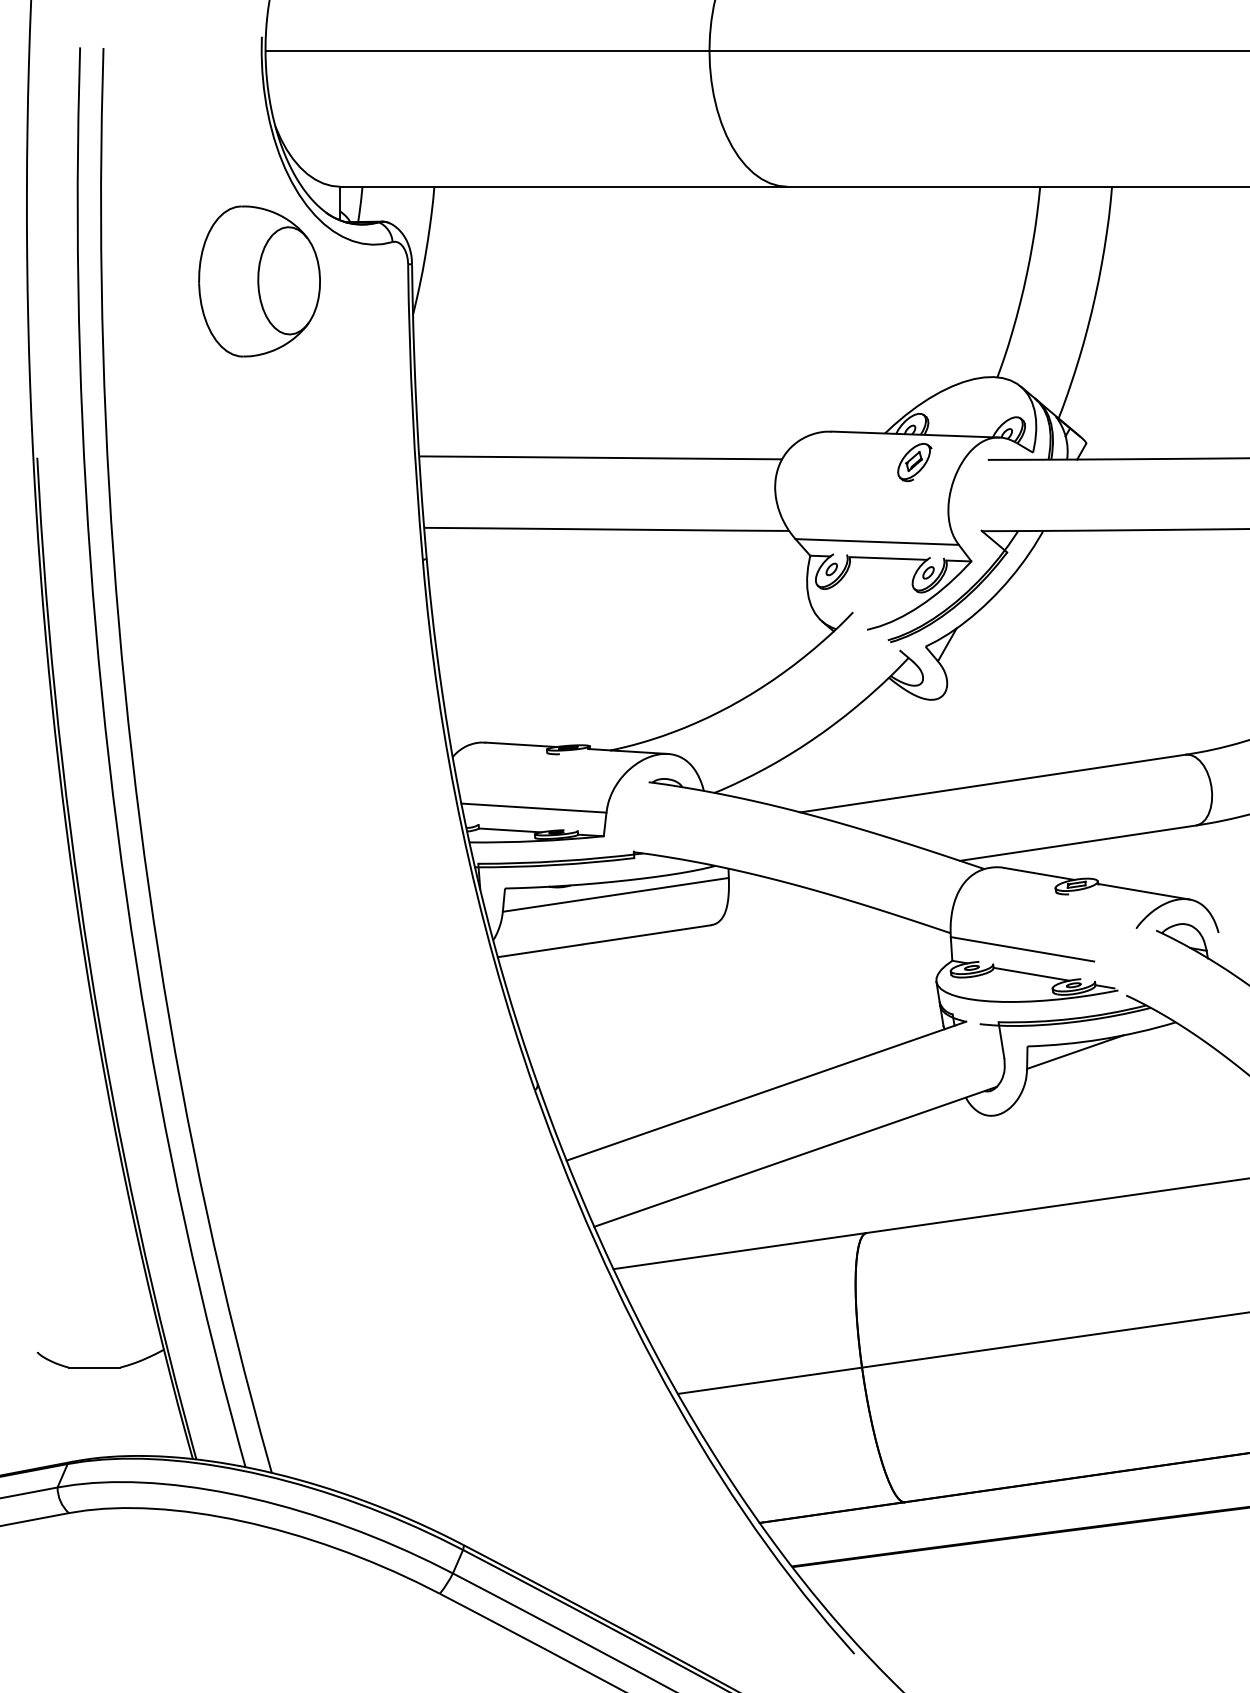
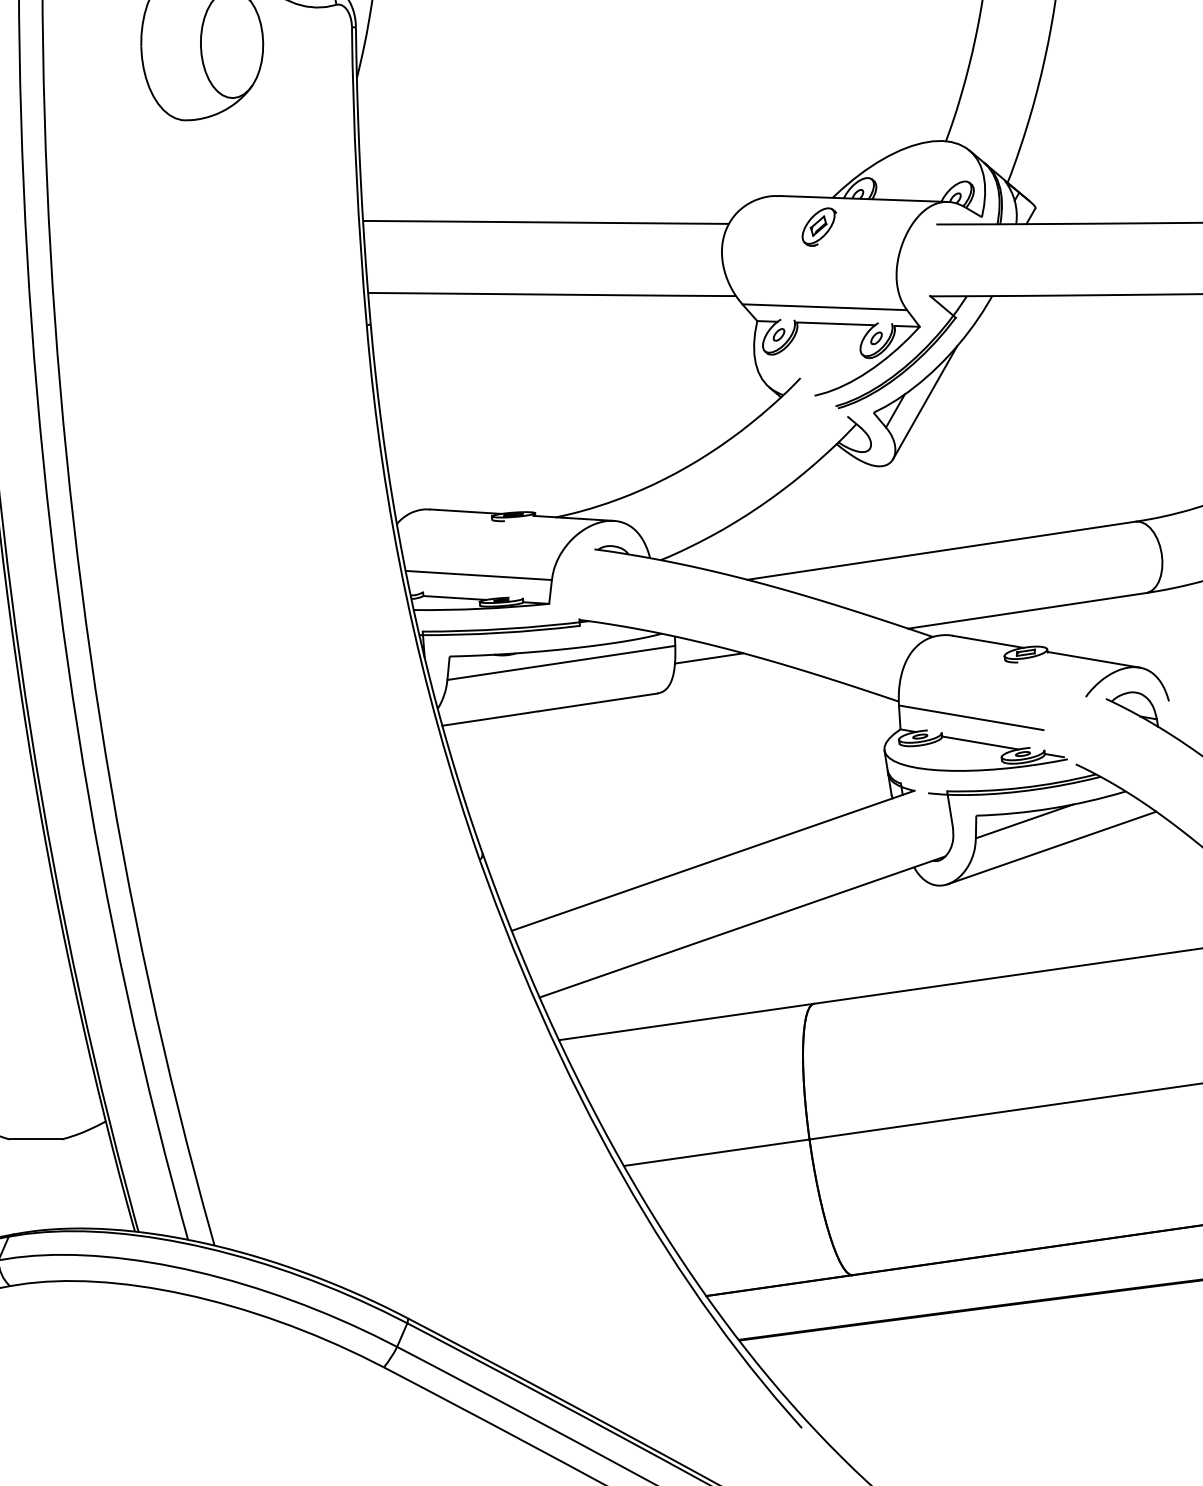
part: (914, 462) -> (819, 227), moved
line: (976, 636) -> (924, 402), added
line: (762, 890) -> (709, 658), added
line: (1102, 1078) -> (1051, 848), added

